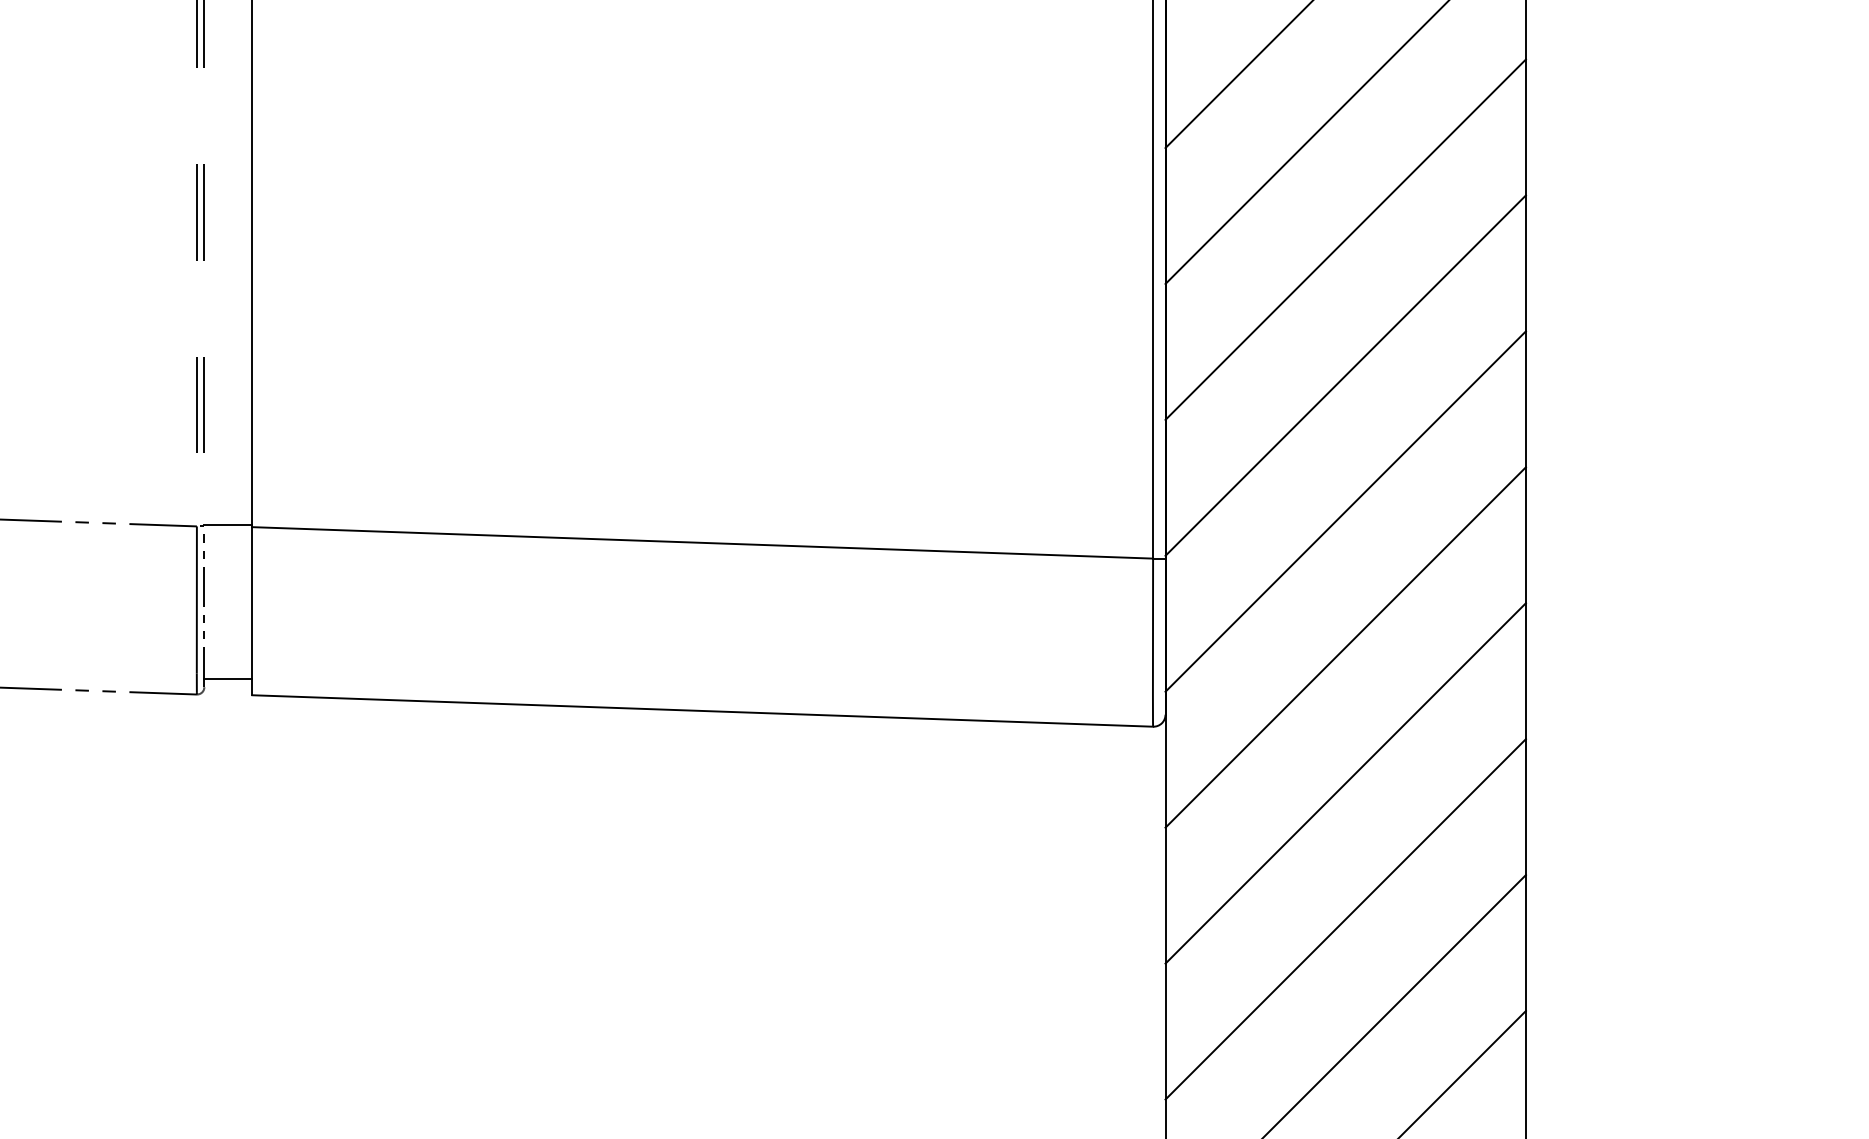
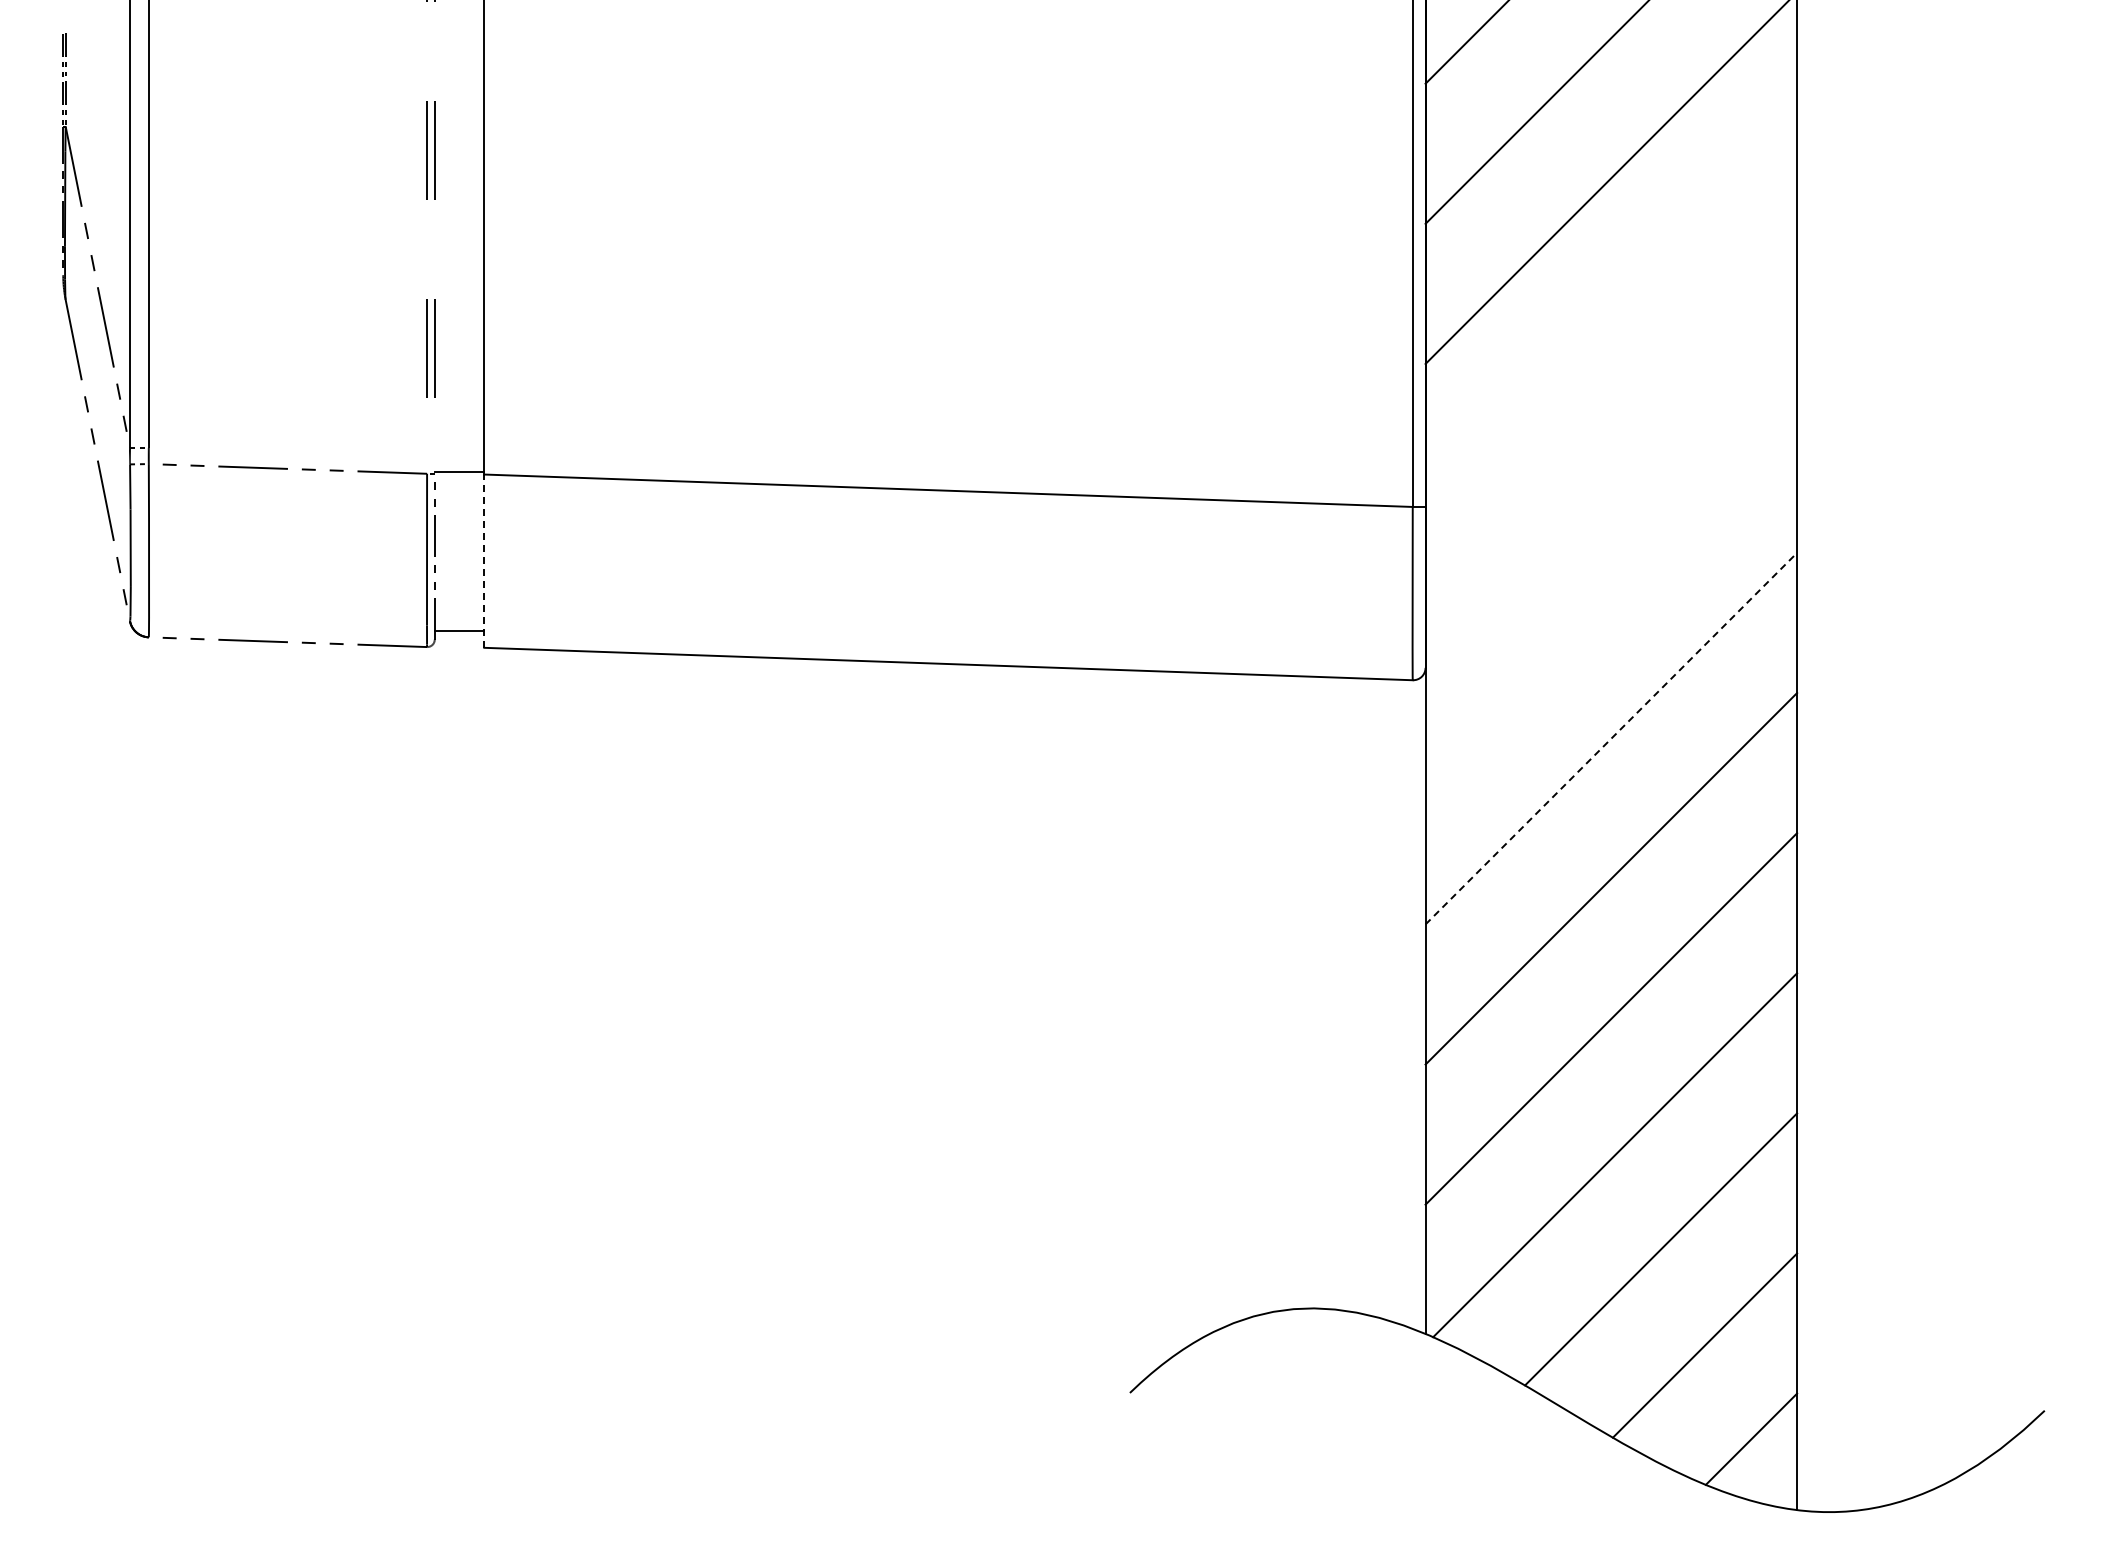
line: (1345, 375) -> (1611, 318), removed
line: (1345, 511) -> (1611, 458), removed
line: (252, 611) -> (484, 561), solid -> dashed
line: (1345, 647) -> (1611, 598), removed
line: (1345, 783) -> (1611, 738), solid -> dashed

